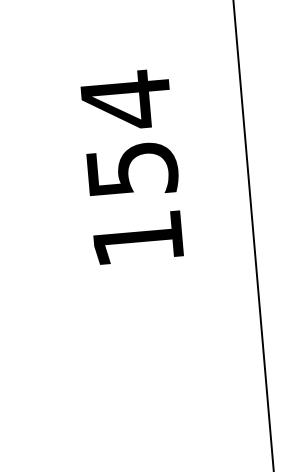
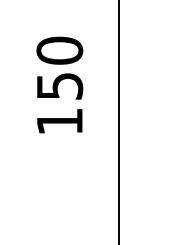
text: (125, 99) -> (59, 50), 154 -> 150

